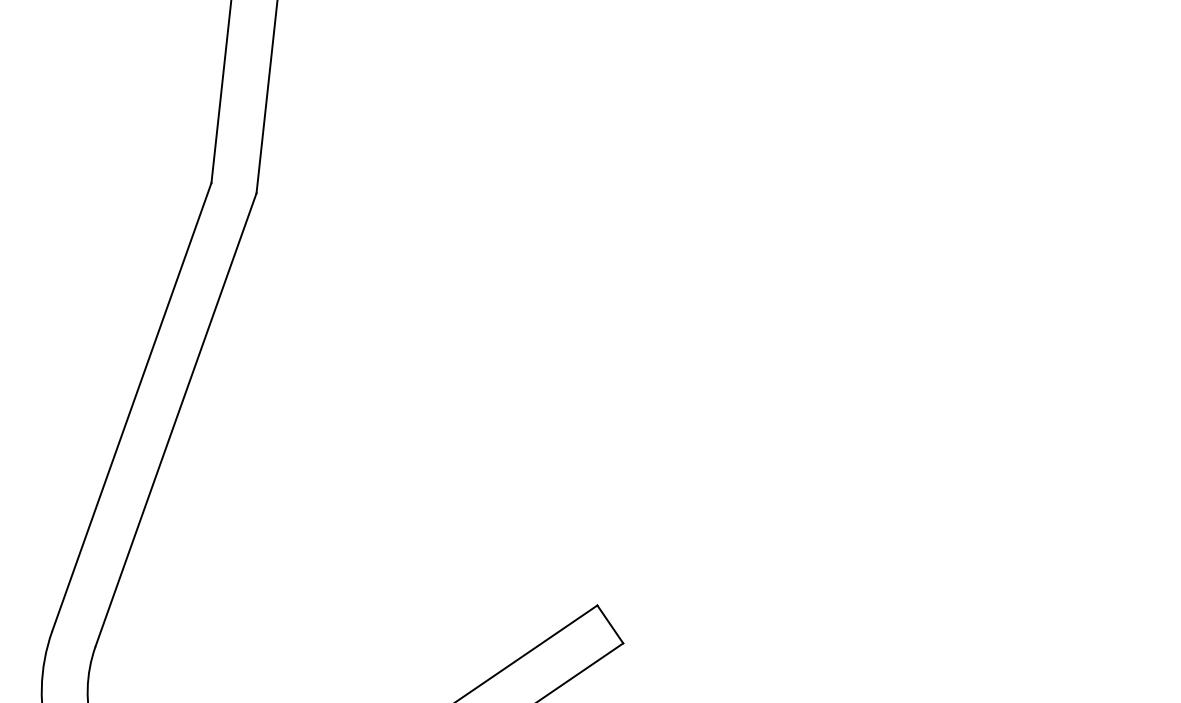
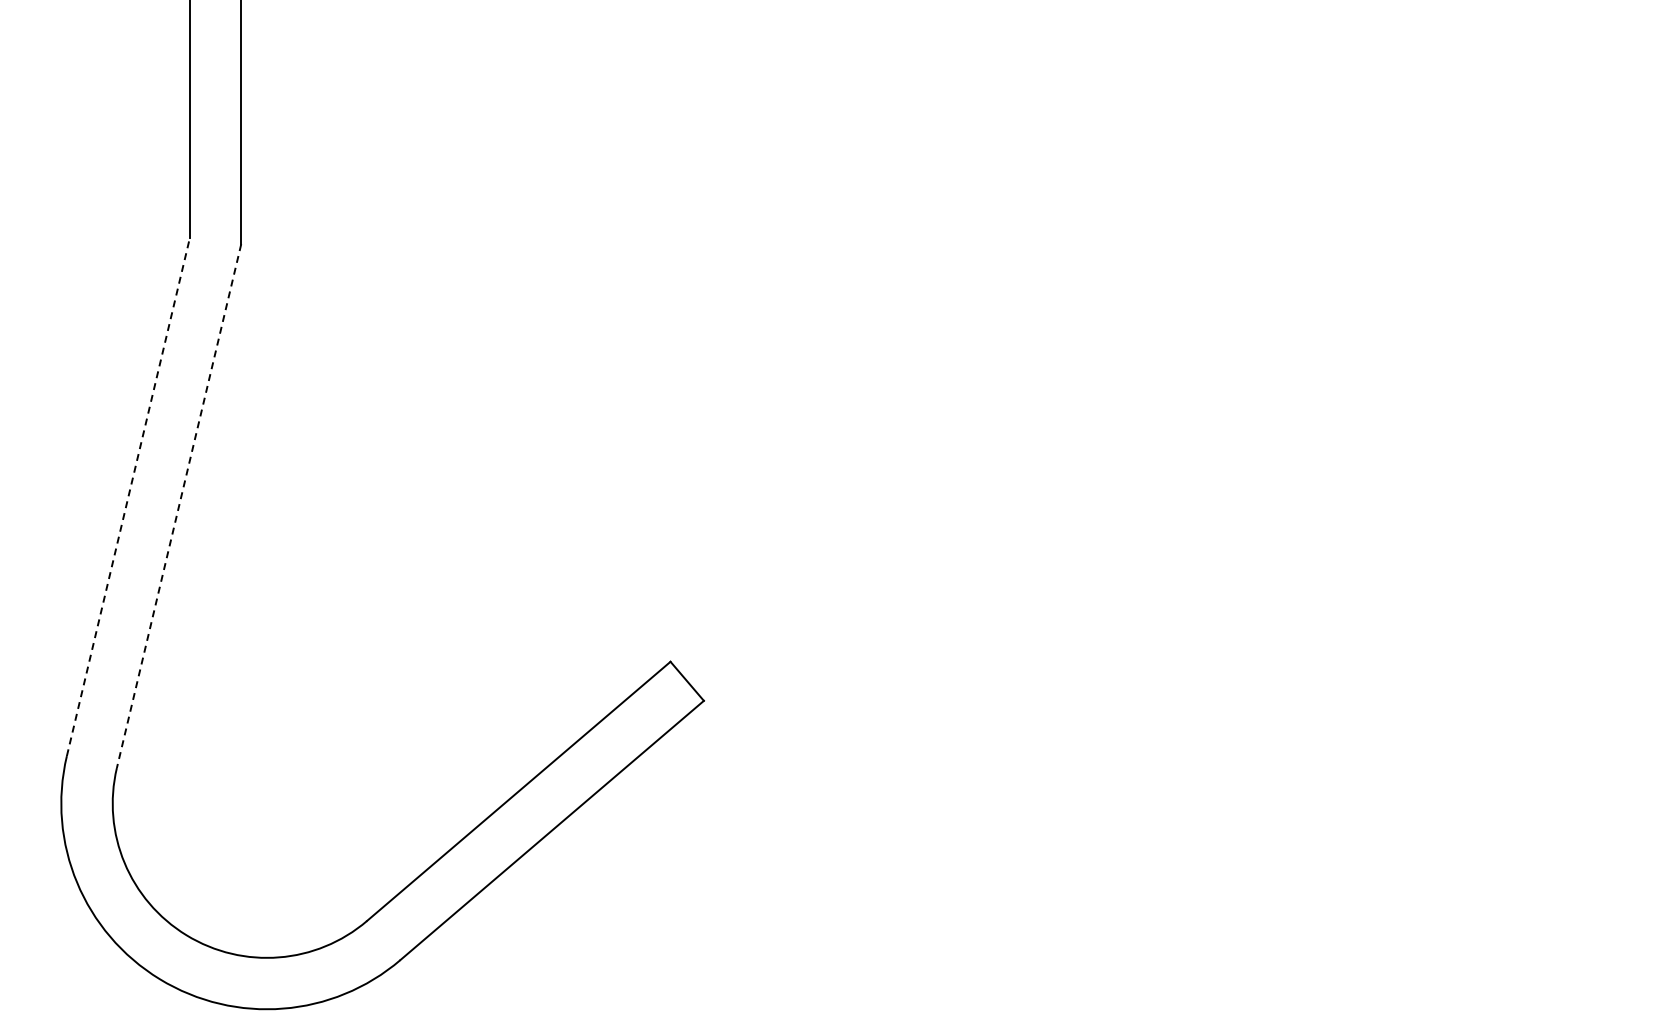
line: (132, 406) -> (128, 496), solid -> dashed
line: (175, 420) -> (178, 506), solid -> dashed

